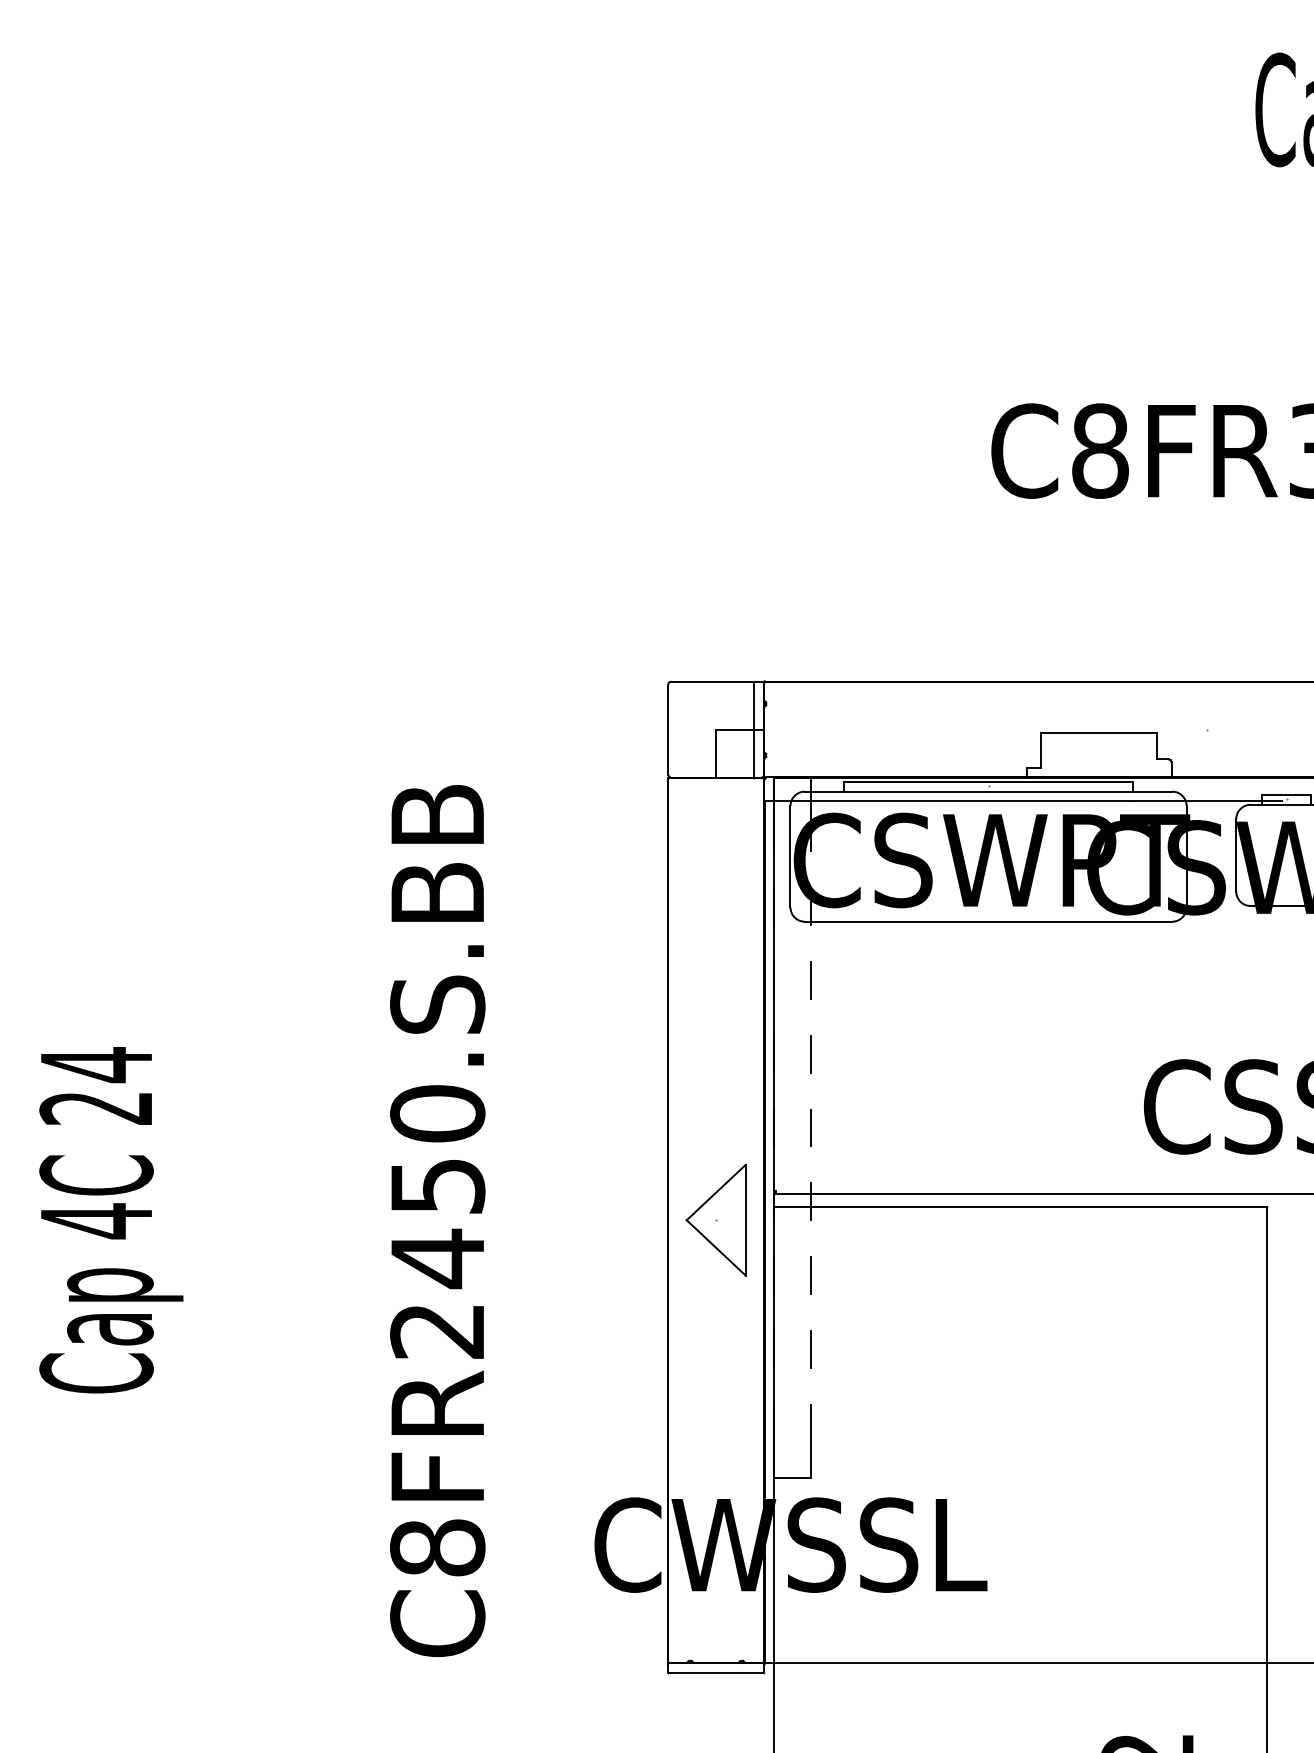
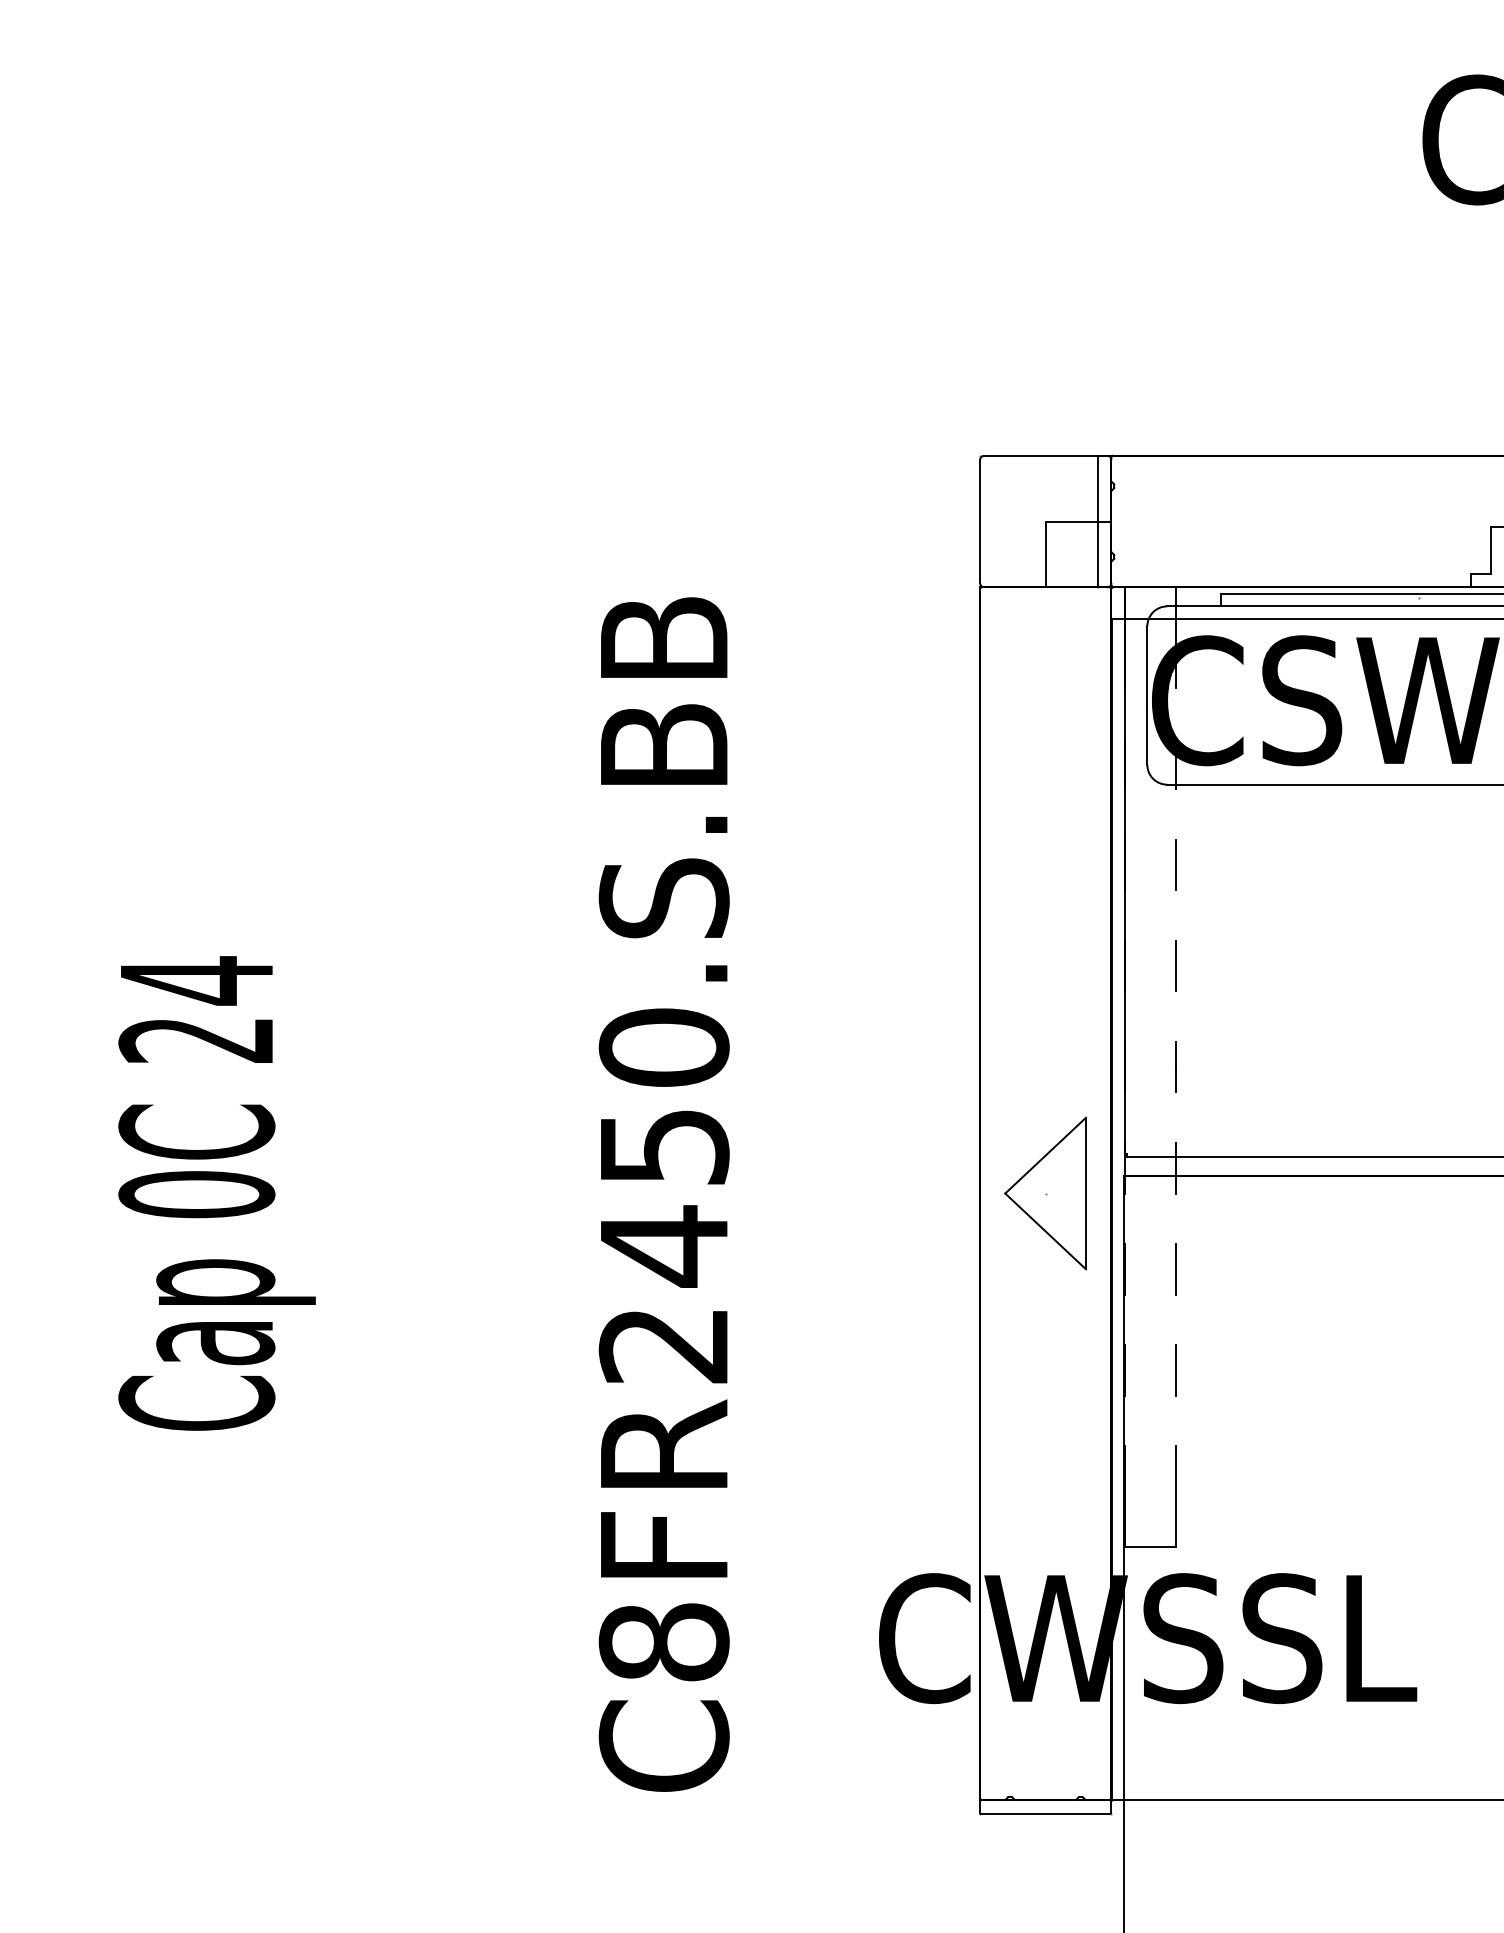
text: (96, 1221) -> (196, 1195), 4C -> 0C

